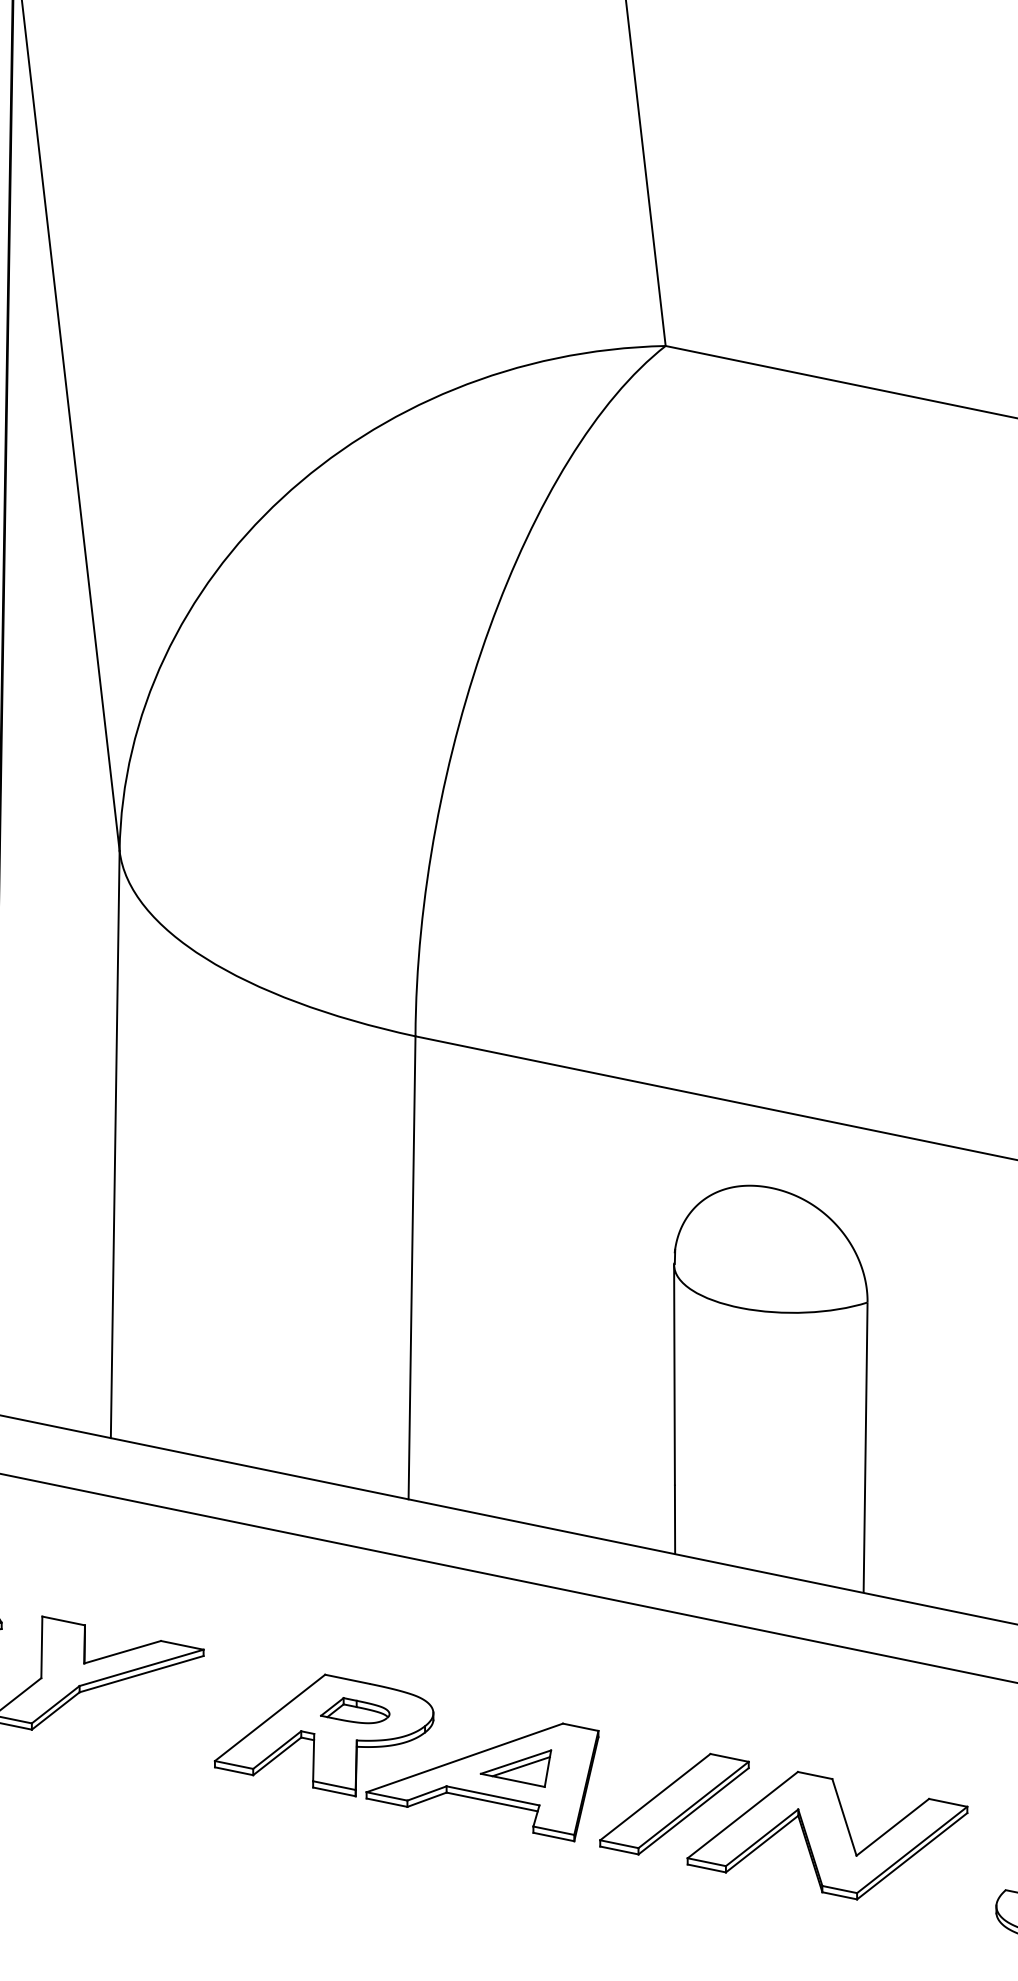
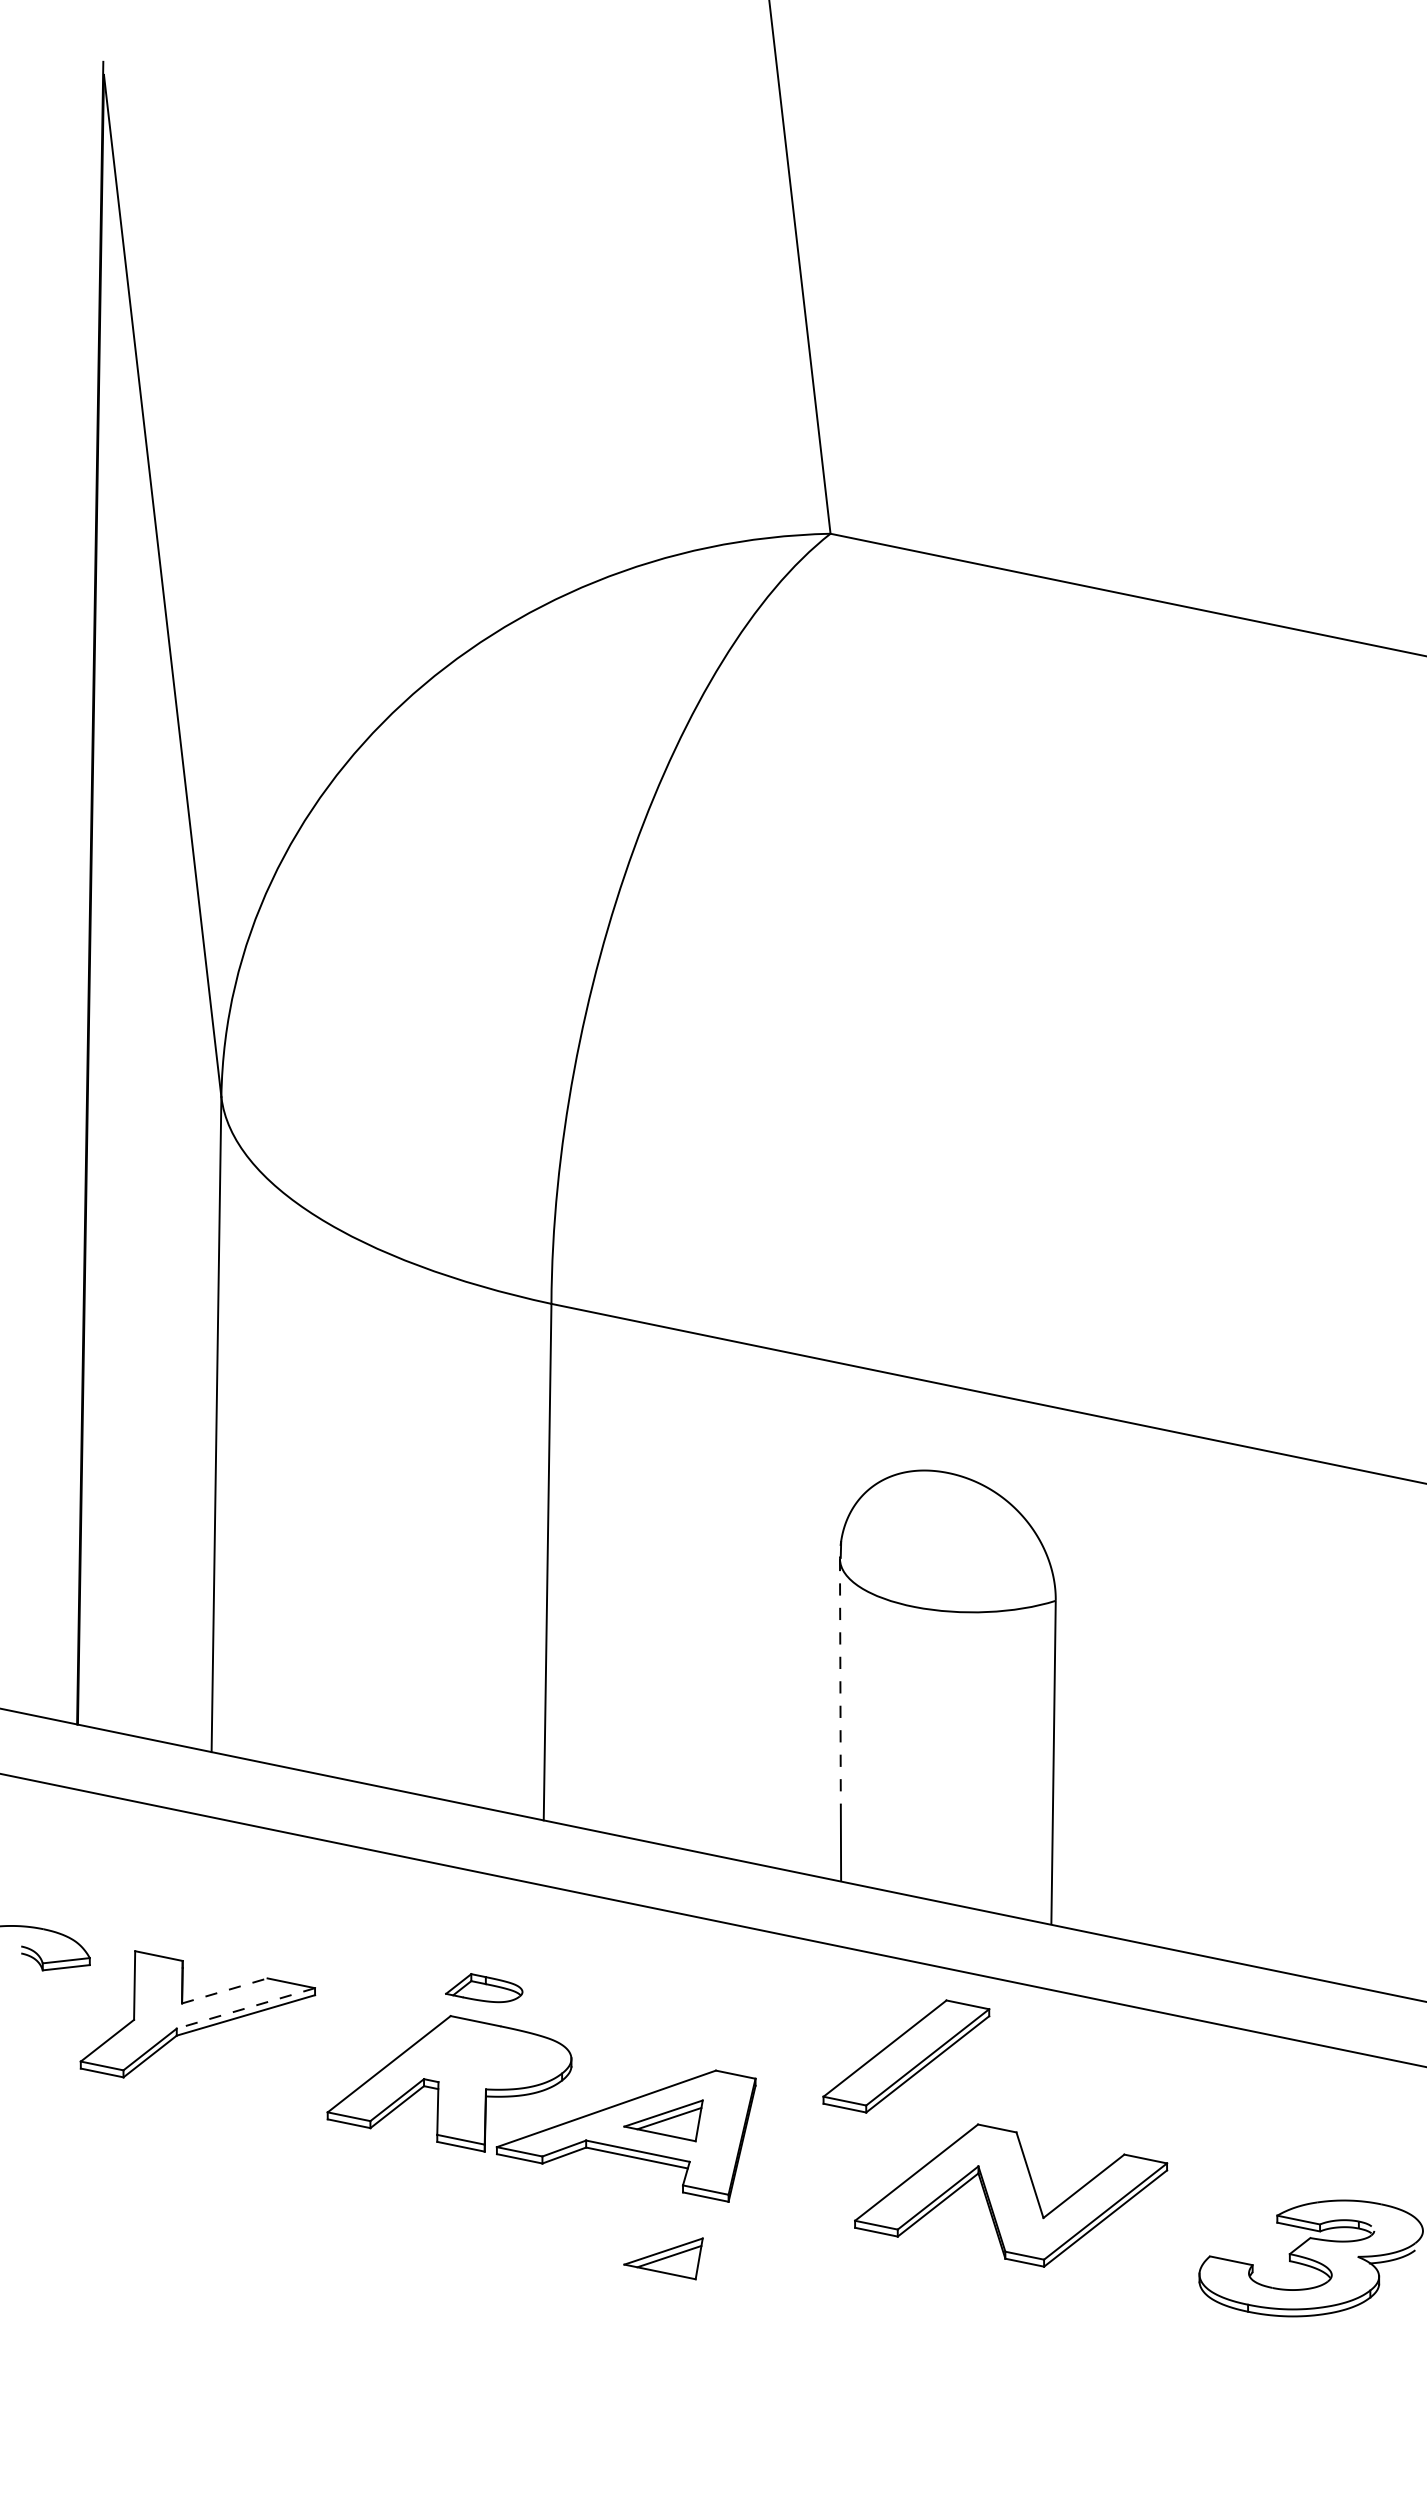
line: (674, 1374) -> (840, 1681), solid -> dashed
line: (122, 1651) -> (224, 1990), solid -> dashed
line: (141, 1667) -> (245, 2008), solid -> dashed
part: (355, 1710) -> (484, 1988), moved
part: (674, 1804) -> (906, 2056), moved
part: (515, 1892) -> (663, 2258), added

